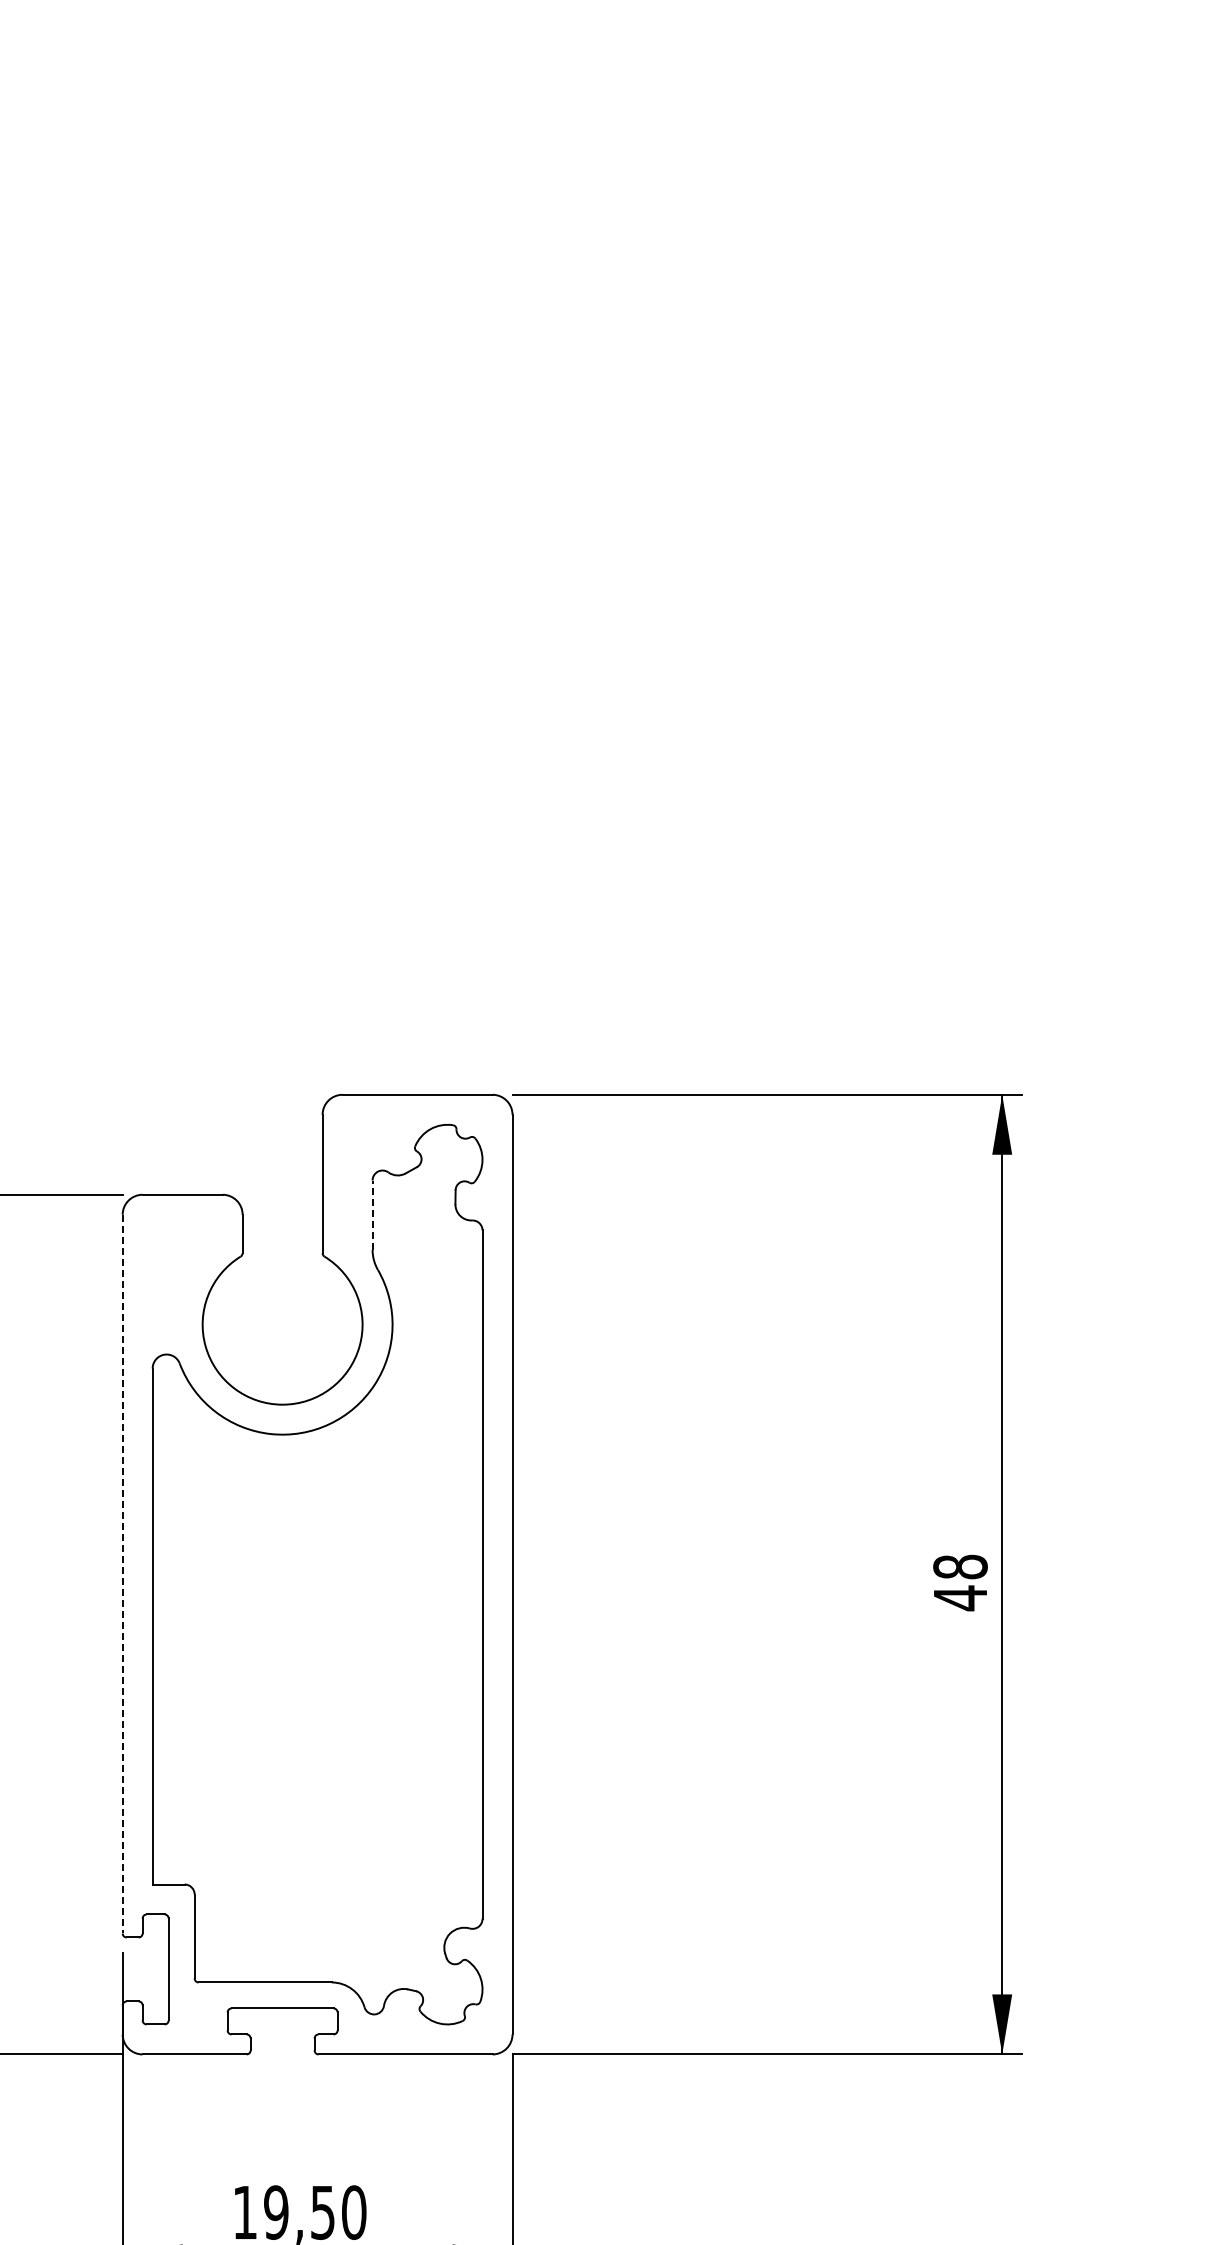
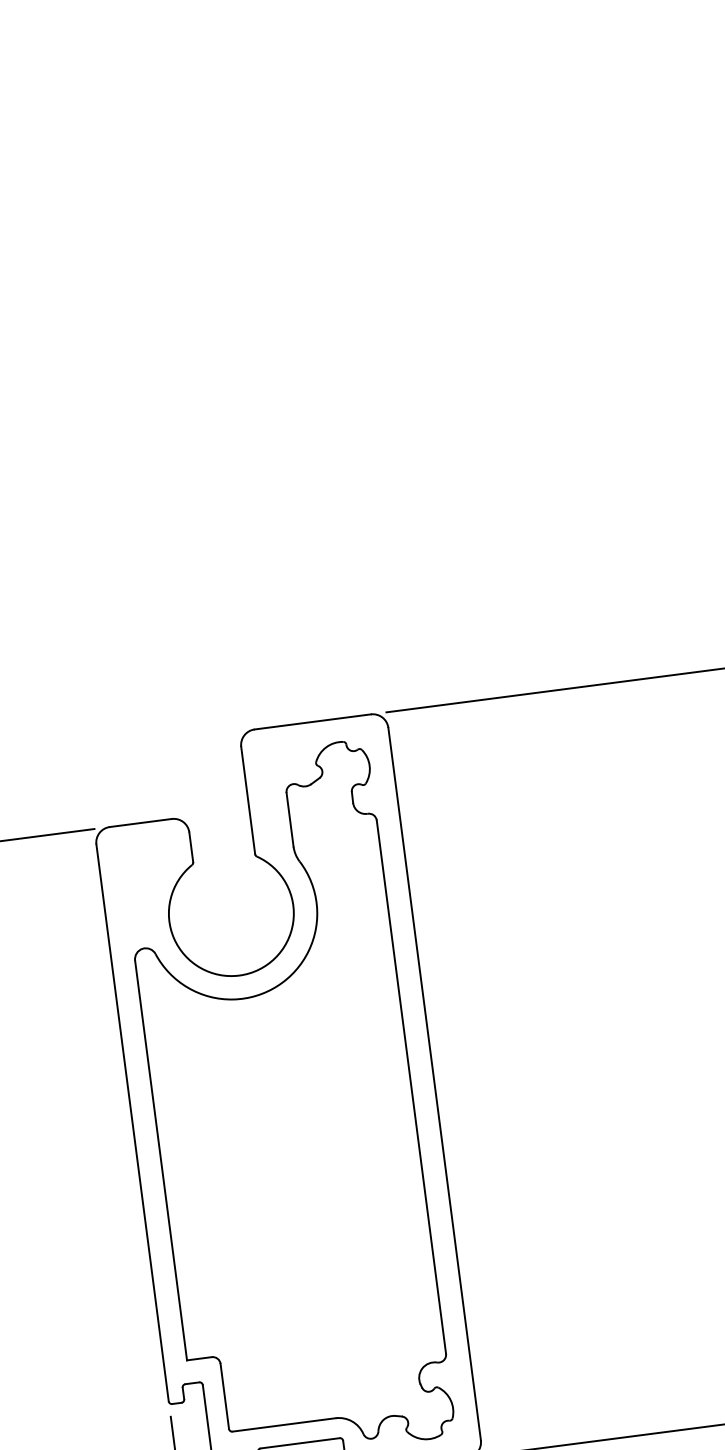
line: (372, 1215) -> (290, 819), dashed -> solid
line: (122, 1574) -> (132, 1123), dashed -> solid

